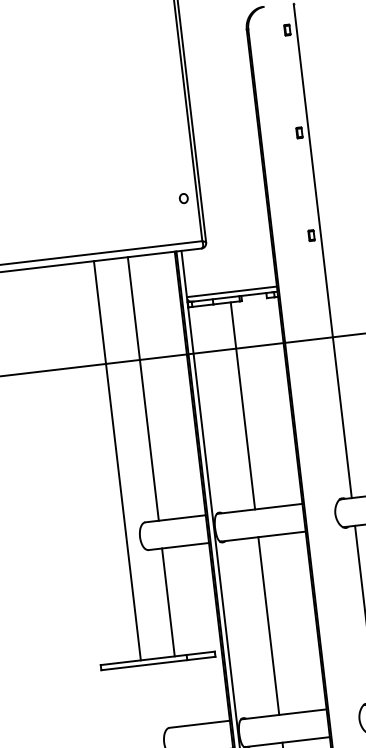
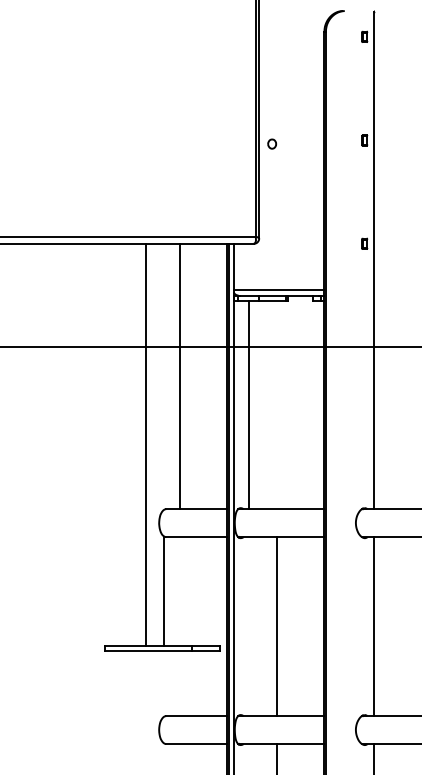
part: (183, 198) -> (271, 143), moved
line: (242, 405) -> (248, 404), moved
line: (168, 602) -> (163, 591), moved

